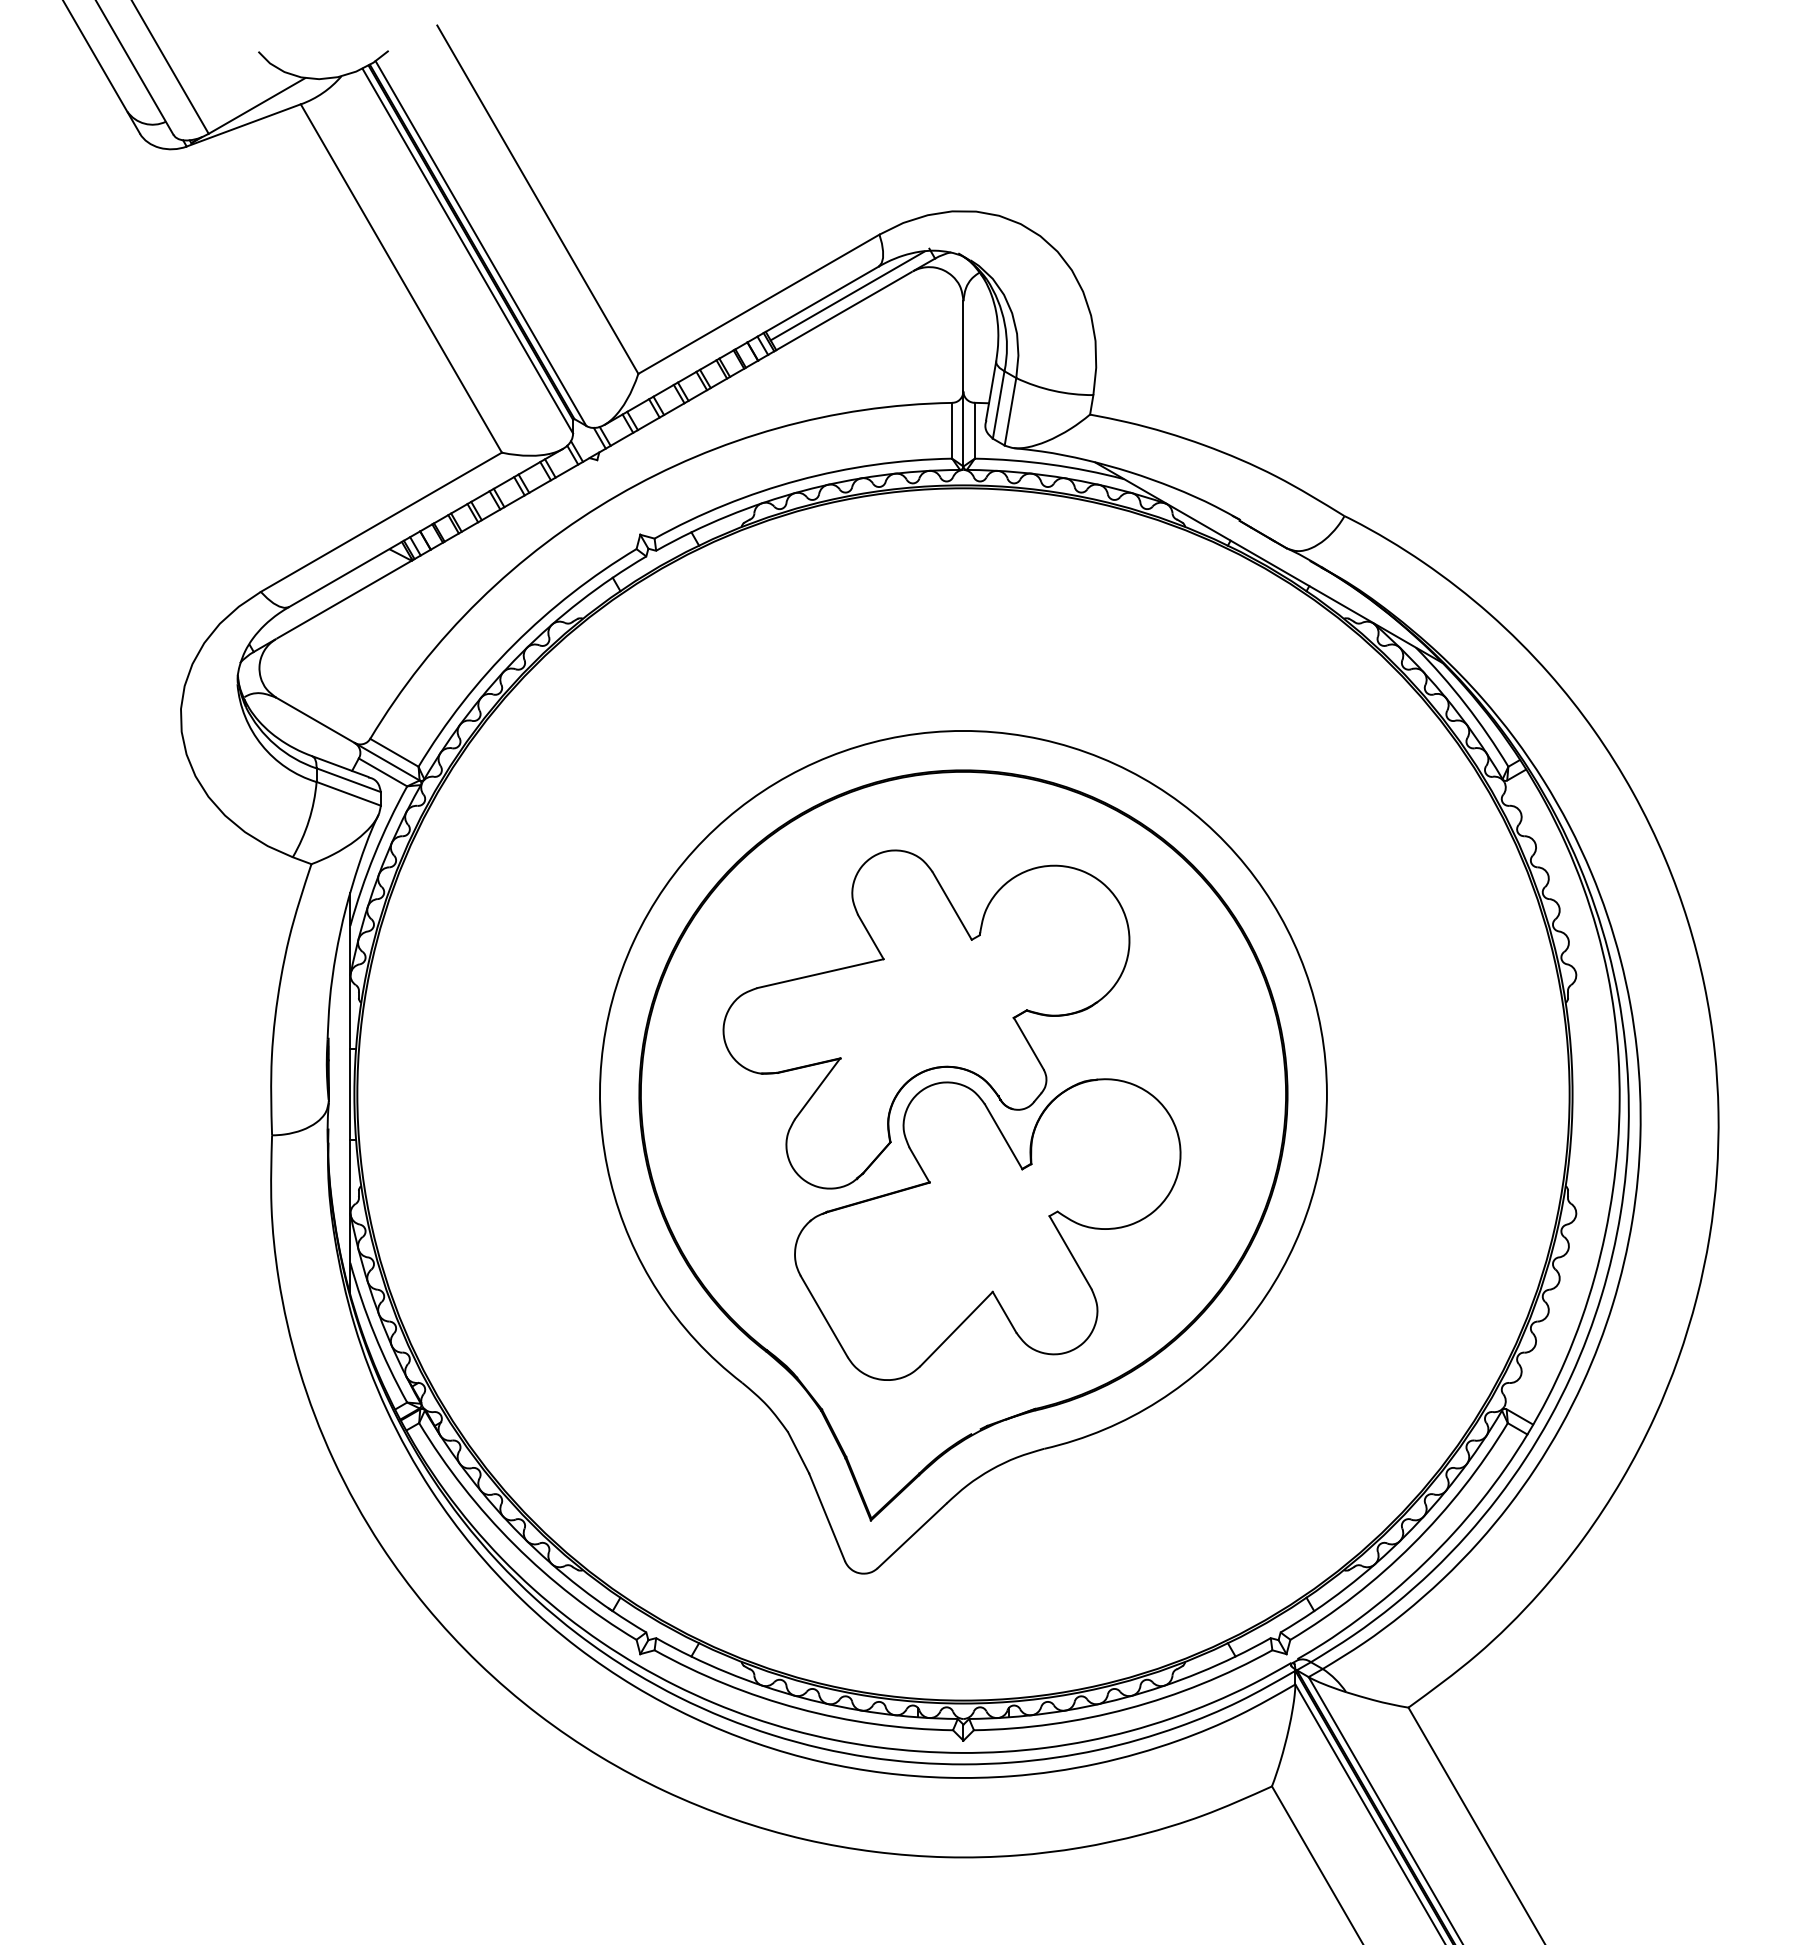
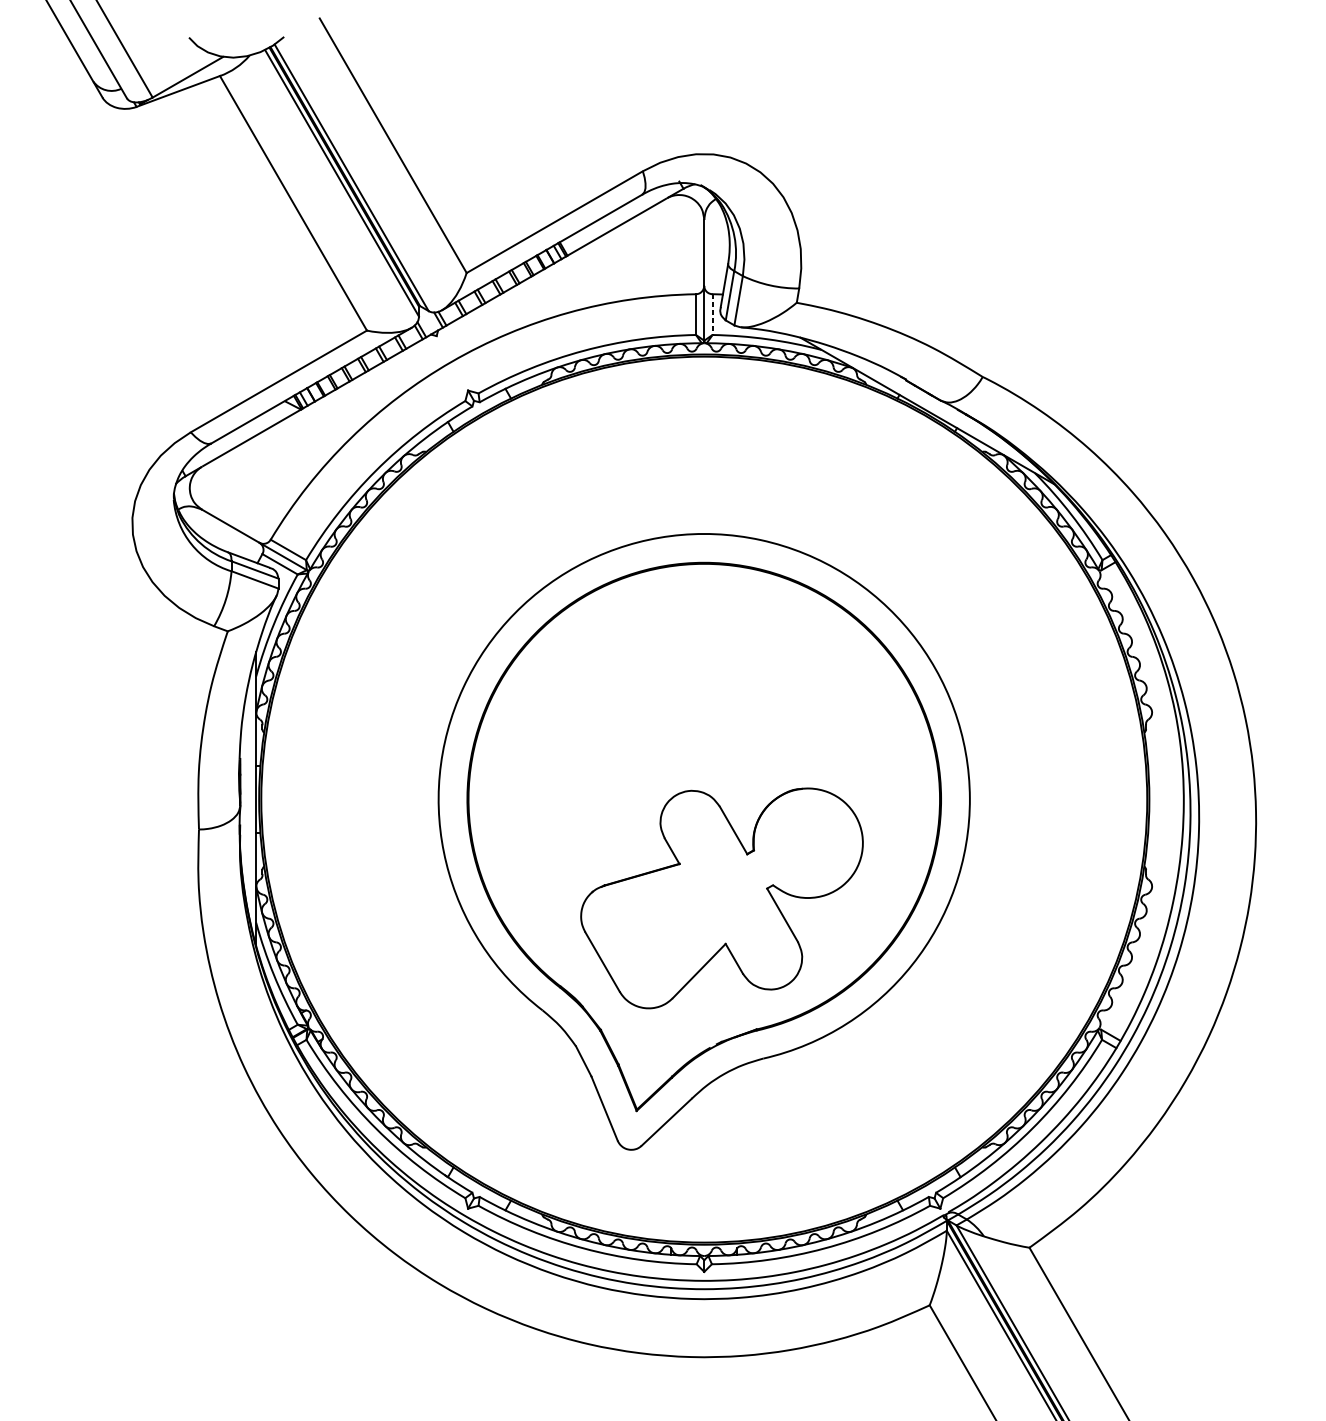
line: (847, 295) -> (619, 215), removed
line: (974, 430) -> (712, 314), solid -> dashed
part: (926, 1019) -> (677, 744), removed

